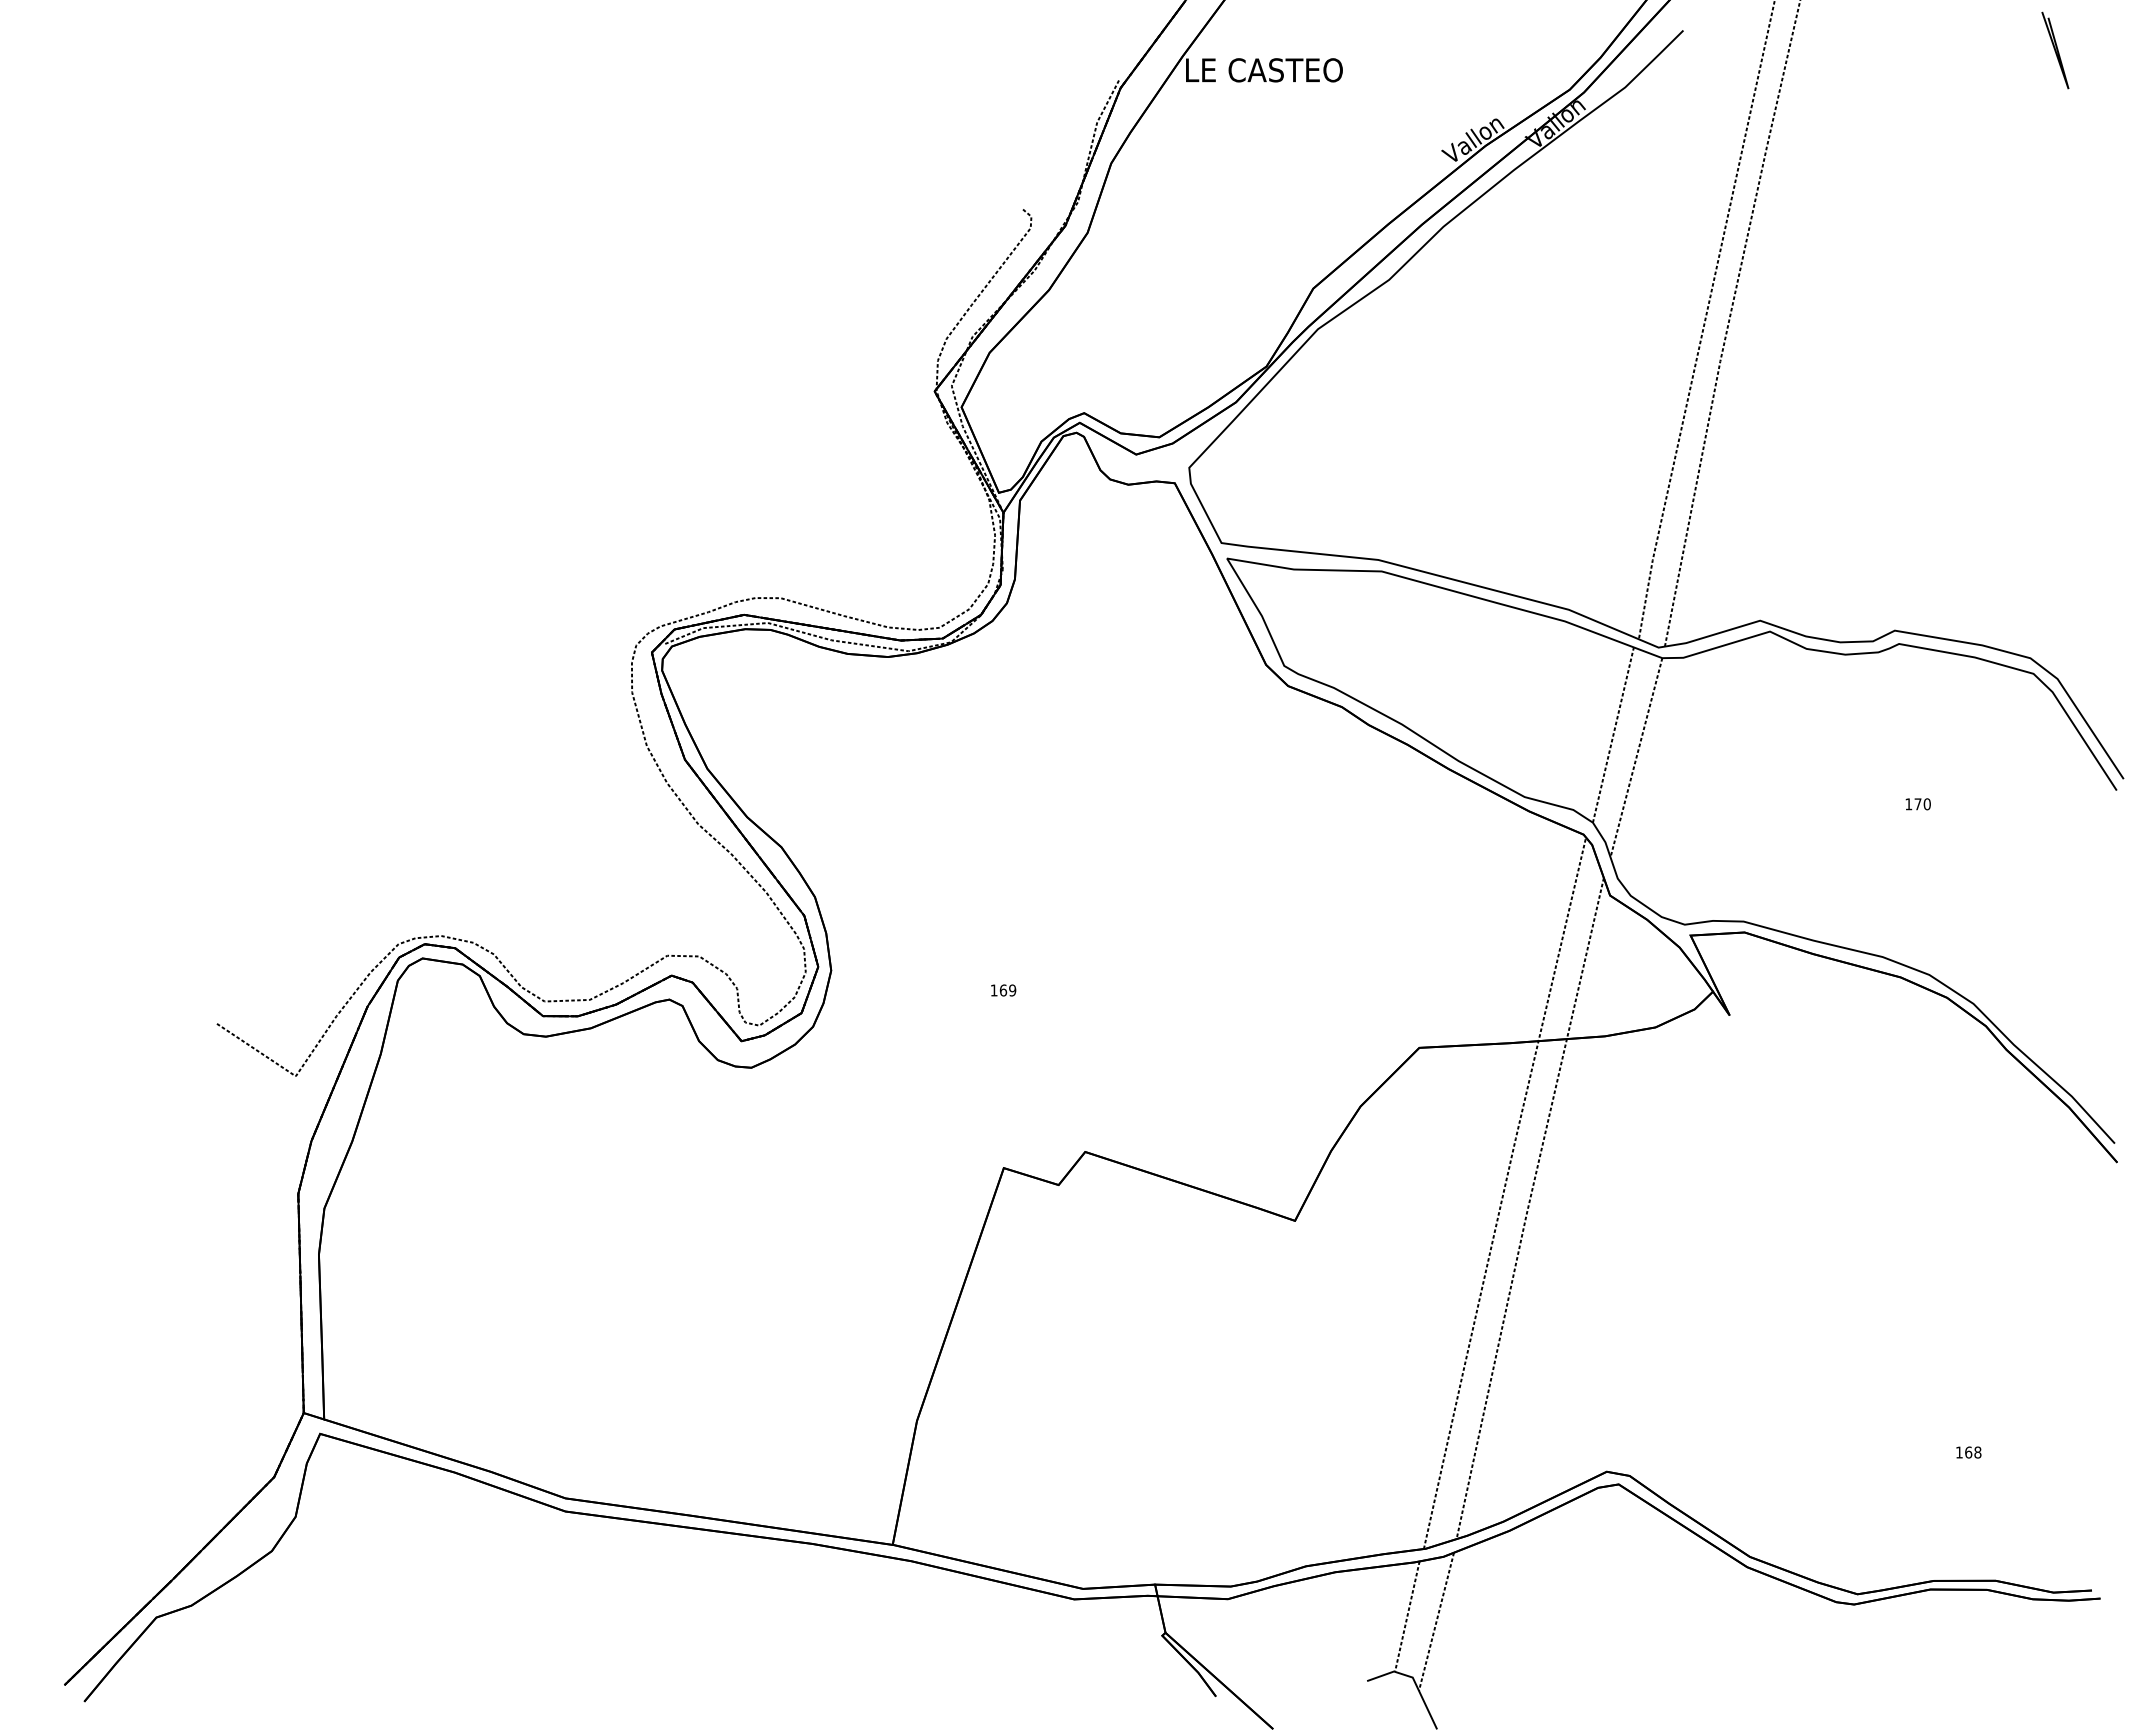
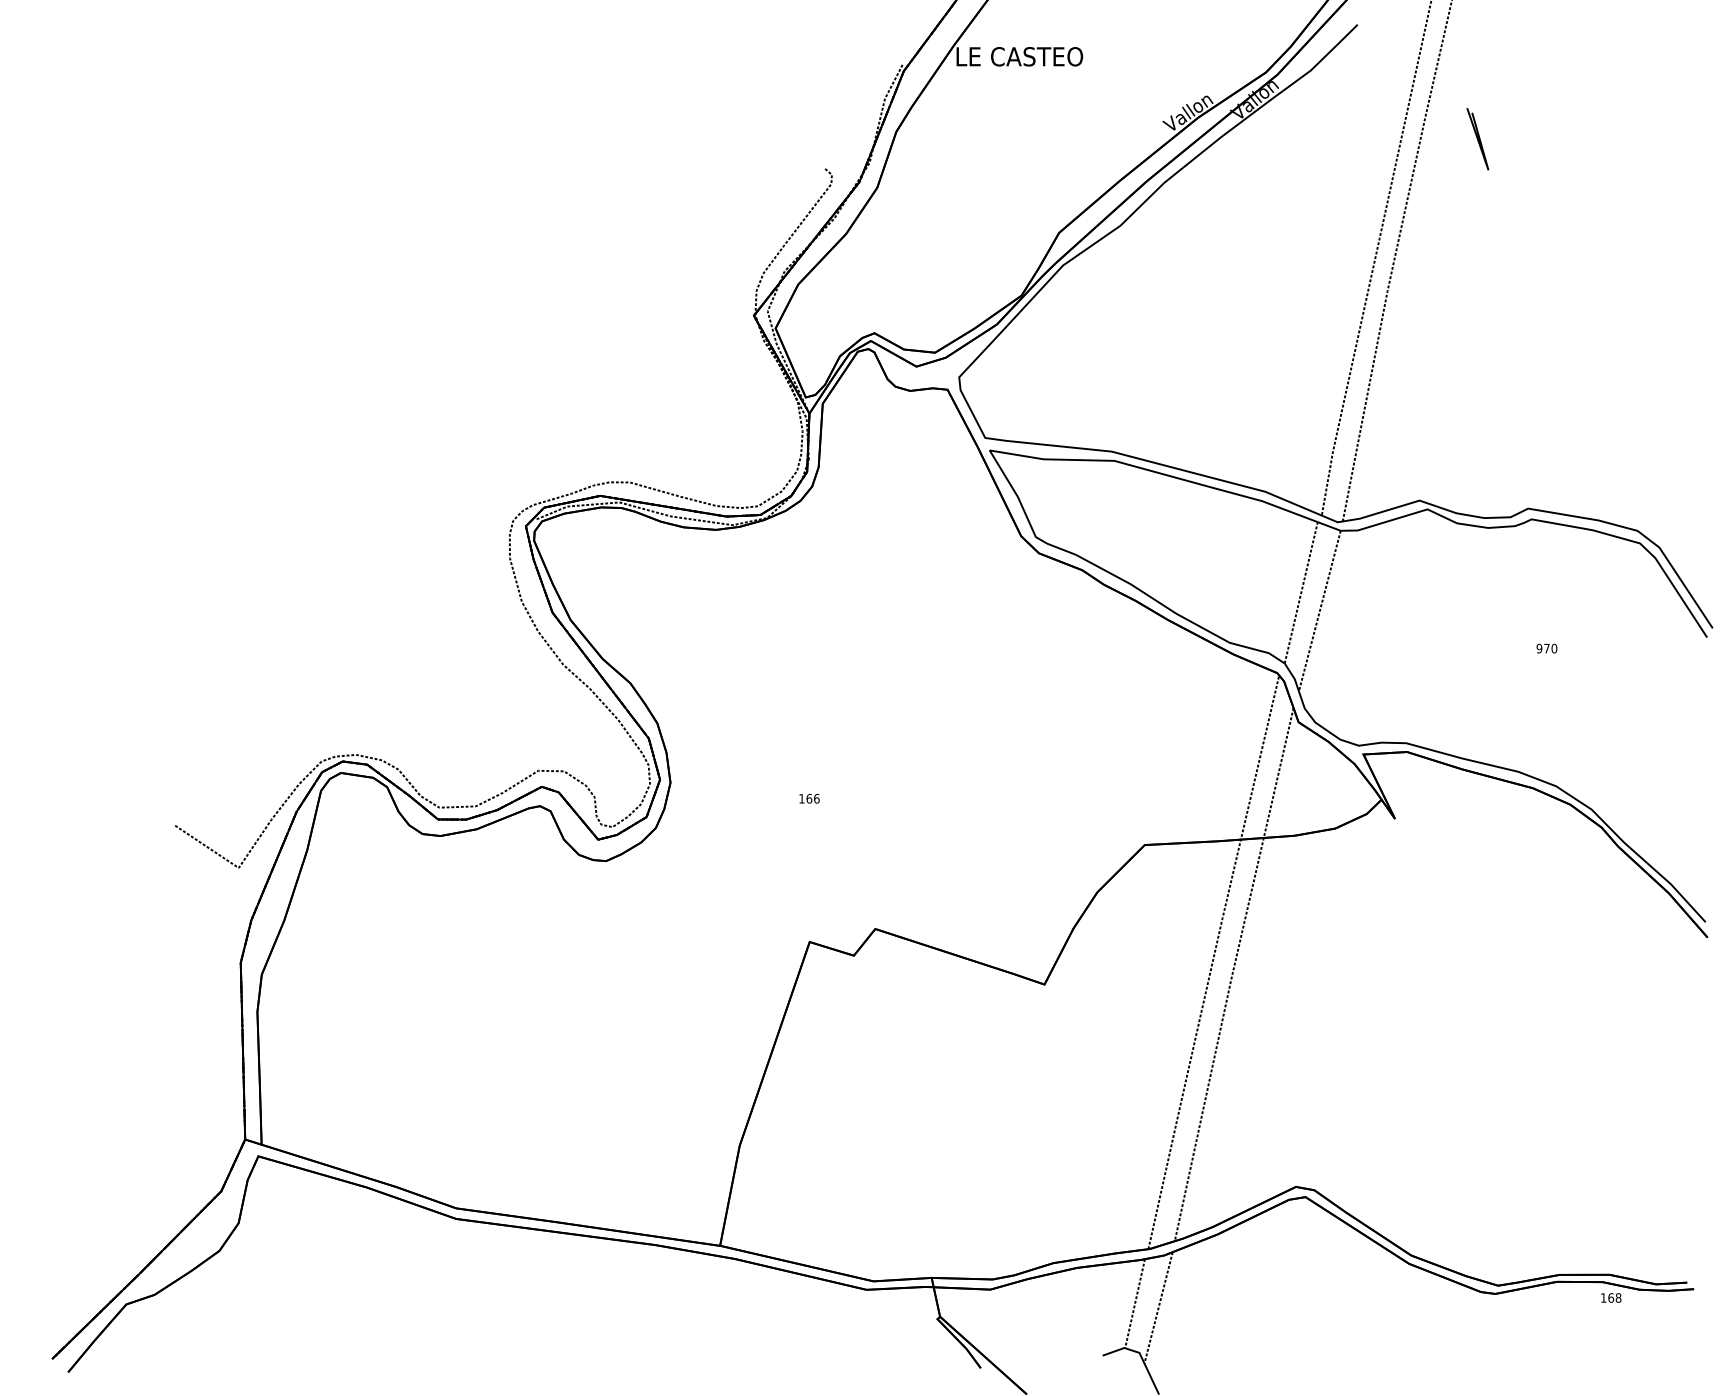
line: (2055, 50) -> (1477, 139), moved
text: (1908, 804) -> (1539, 648), 170 -> 970
text: (1012, 990) -> (816, 798), 169 -> 166
text: (1968, 1452) -> (1611, 1297), moved

